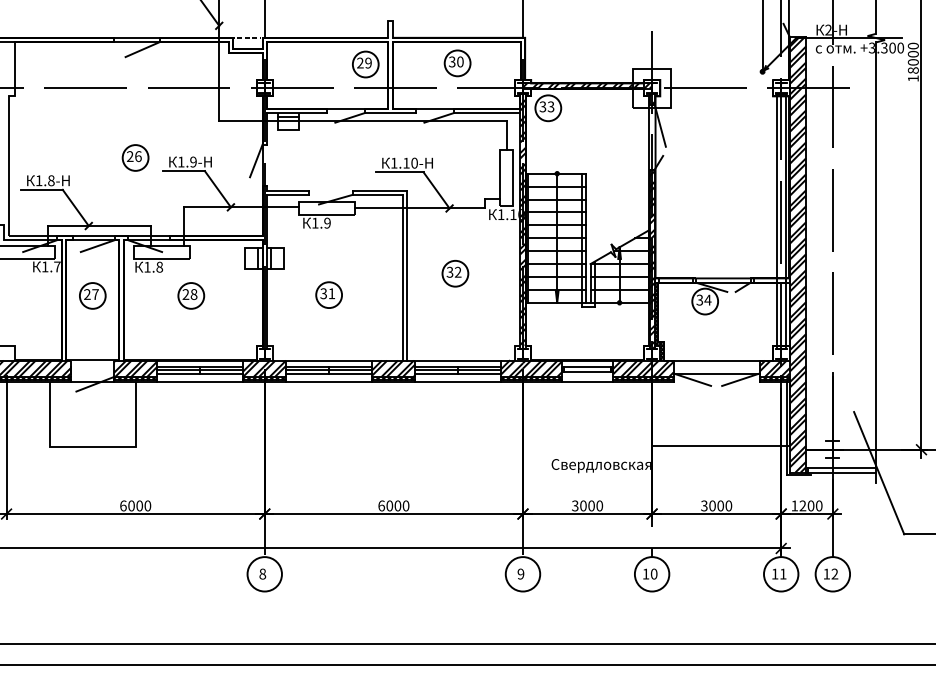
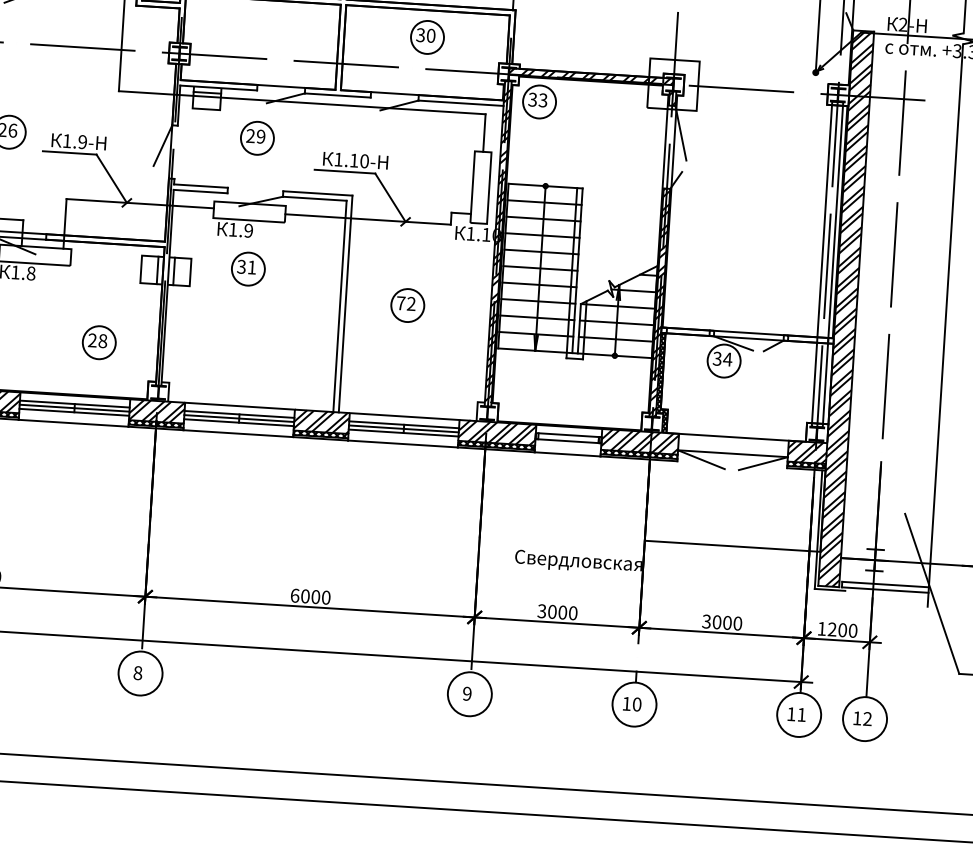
part: (365, 64) -> (257, 138), moved
text: (449, 271) -> (400, 302), 32 -> 72
part: (328, 294) -> (247, 268), moved
part: (191, 295) -> (99, 342), moved

